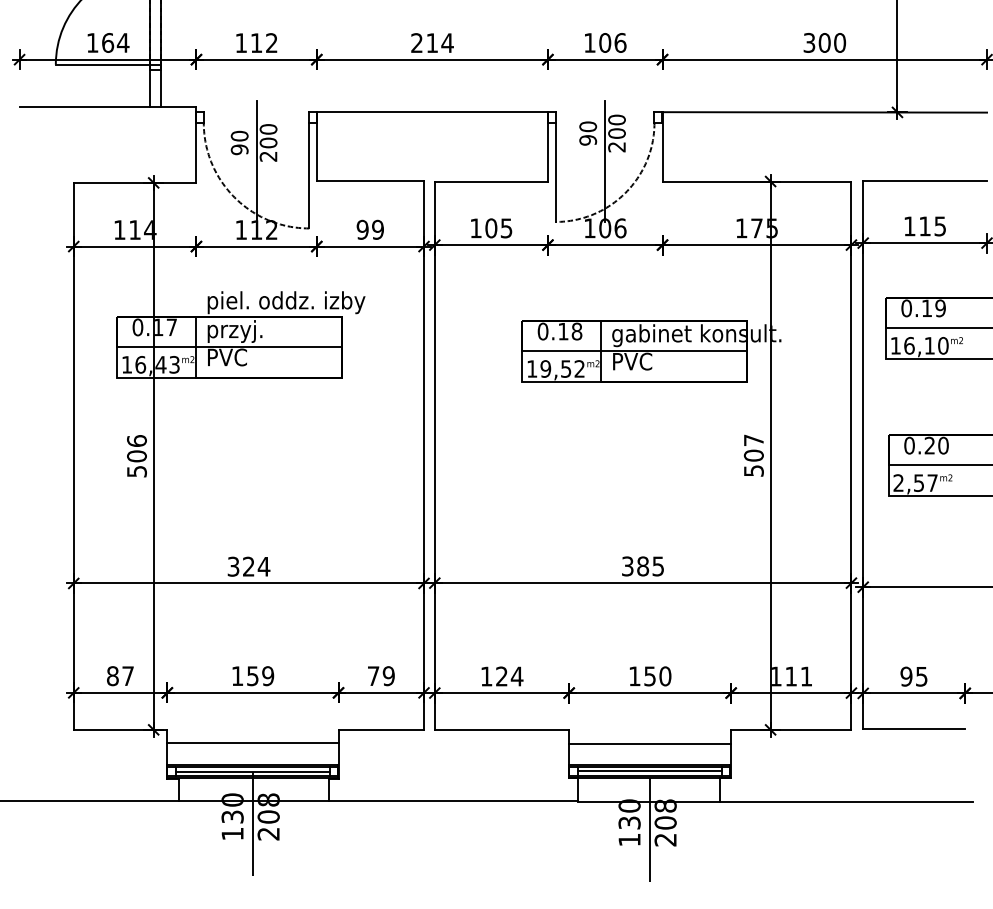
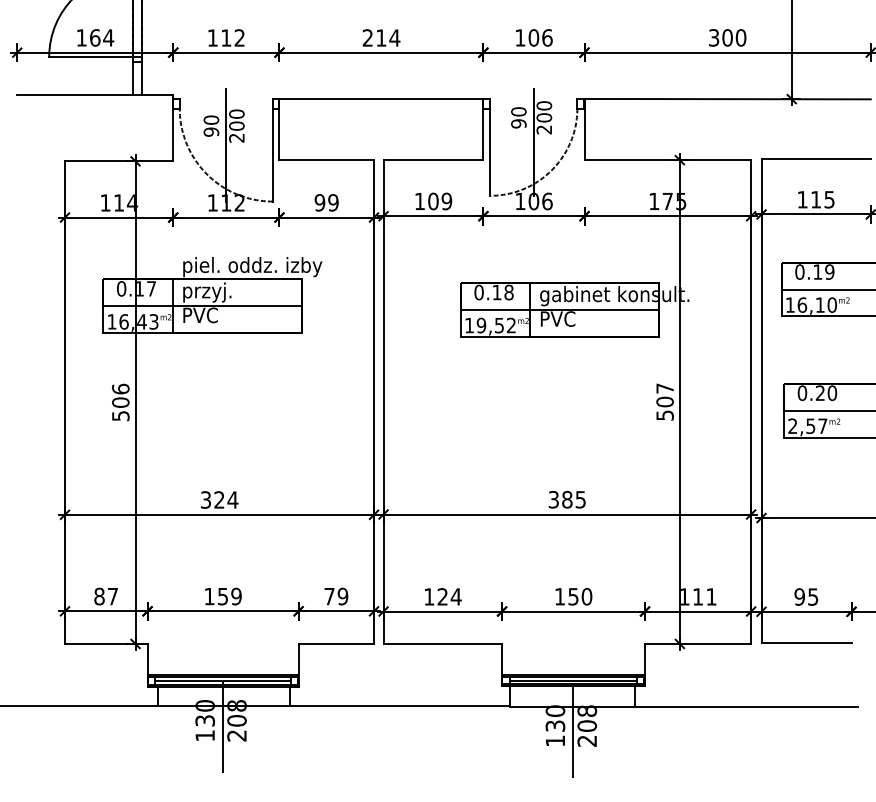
text: (506, 228) -> (446, 201), 105 -> 109
line: (252, 743) -> (222, 655), removed
line: (650, 744) -> (573, 656), removed

